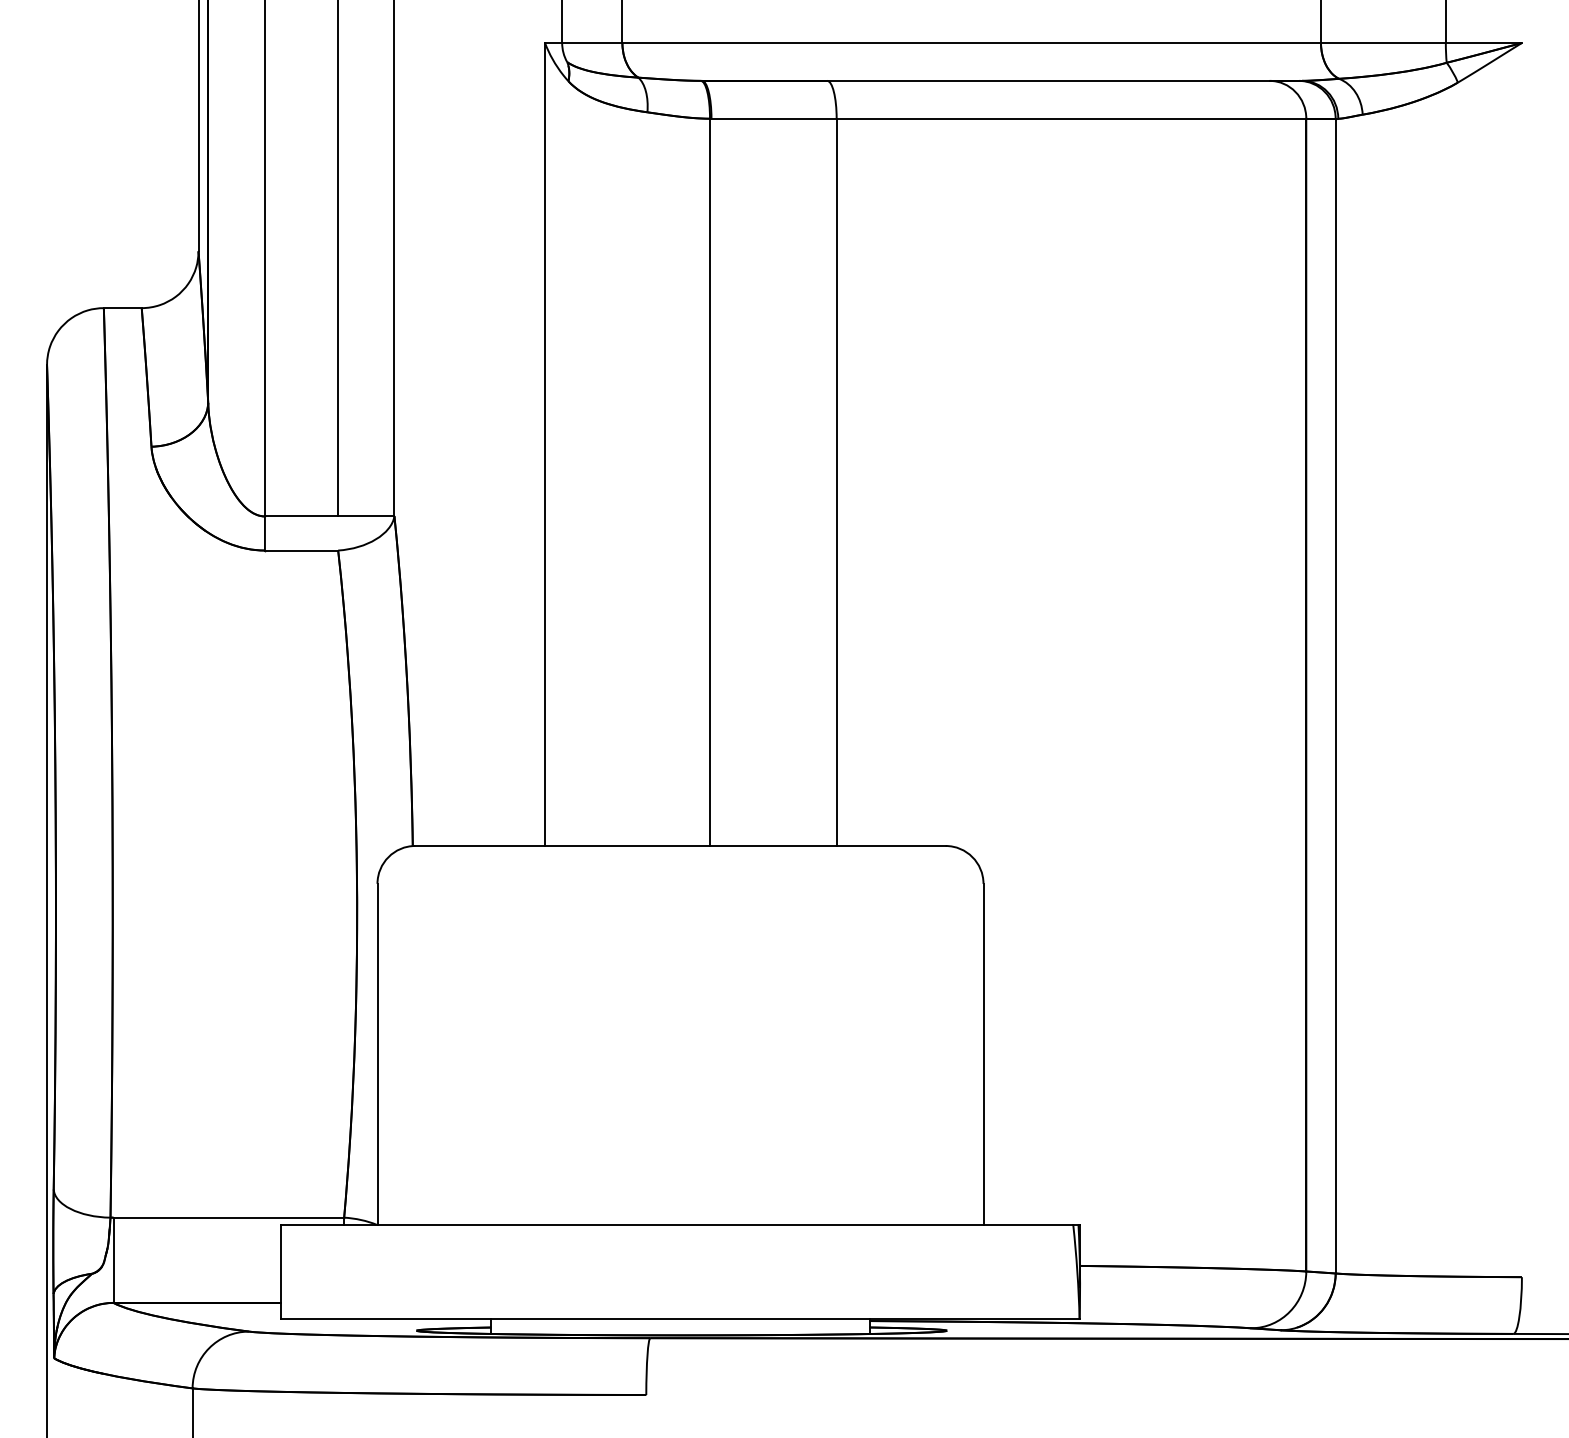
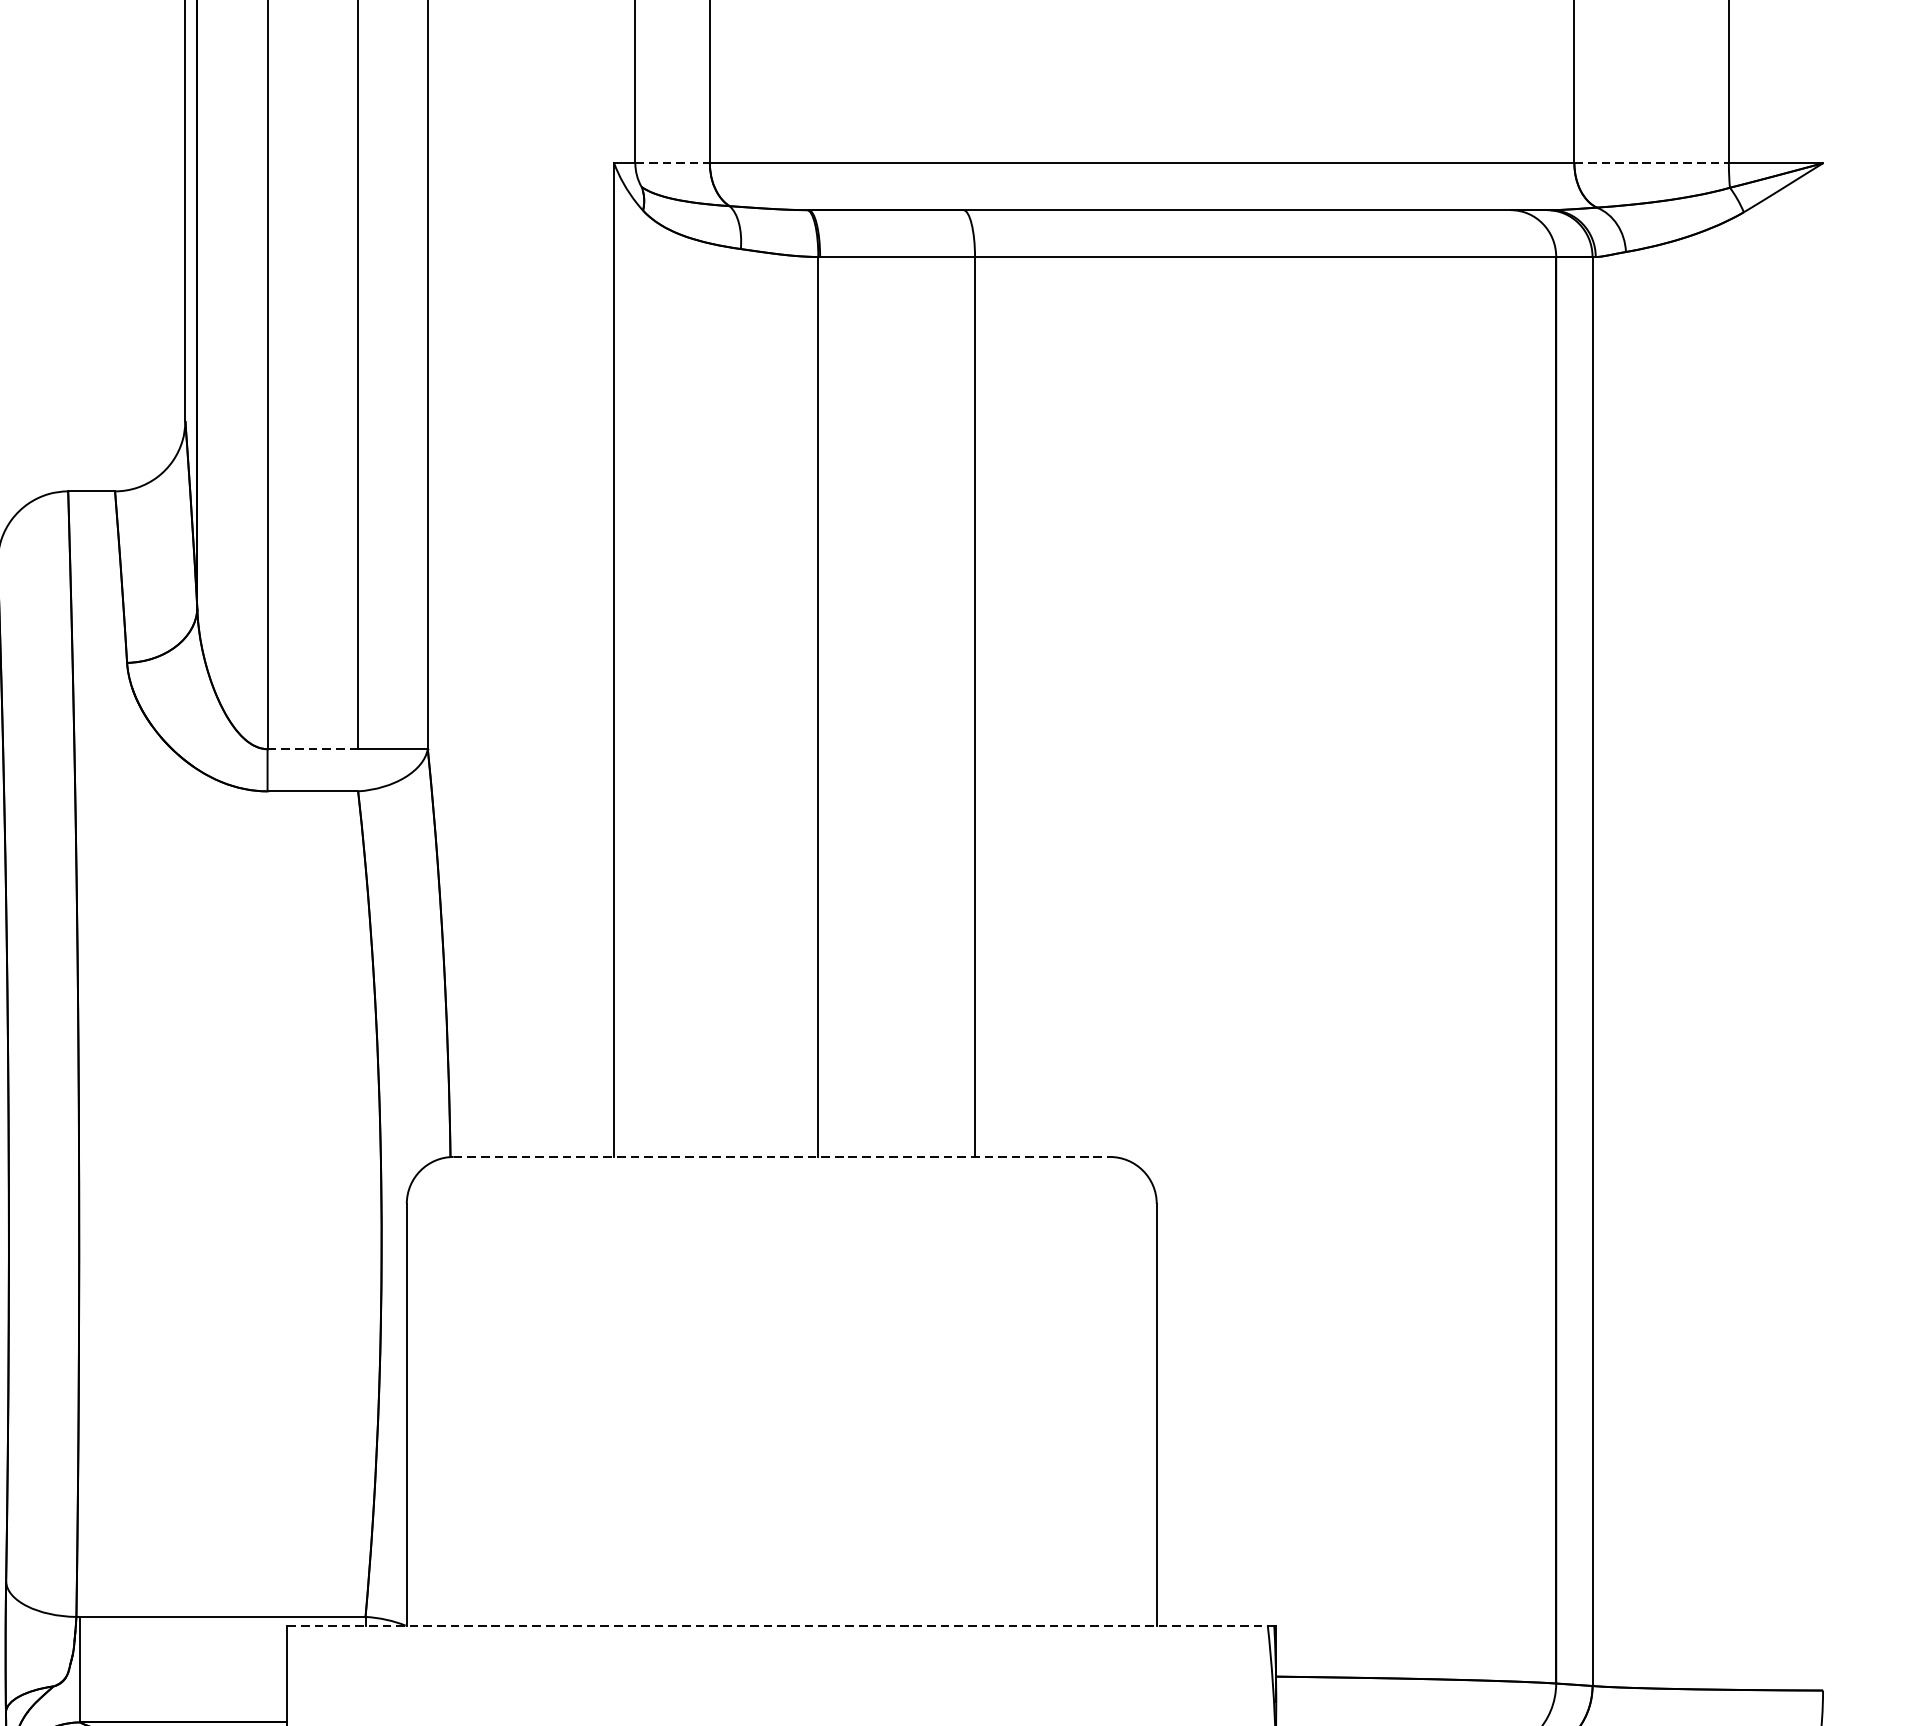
line: (592, 43) -> (672, 163), solid -> dashed
line: (1383, 43) -> (1651, 163), solid -> dashed
line: (301, 516) -> (312, 749), solid -> dashed
line: (681, 845) -> (783, 1156), solid -> dashed
line: (677, 1224) -> (778, 1625), solid -> dashed

